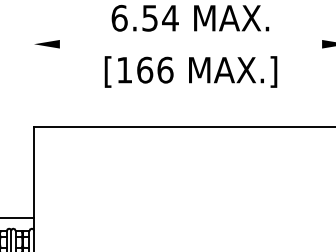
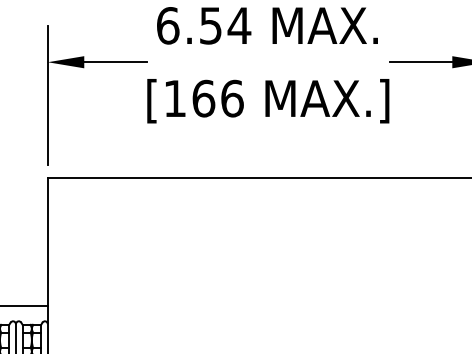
line: (81, 44) -> (114, 62), added
line: (299, 44) -> (420, 62), added
line: (33, 67) -> (47, 94), added

